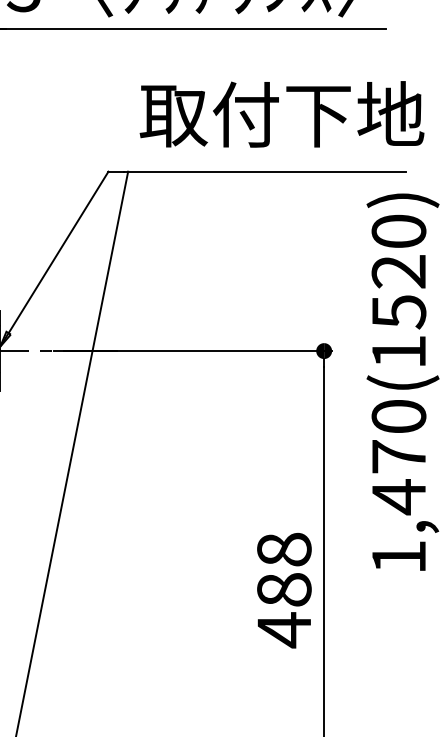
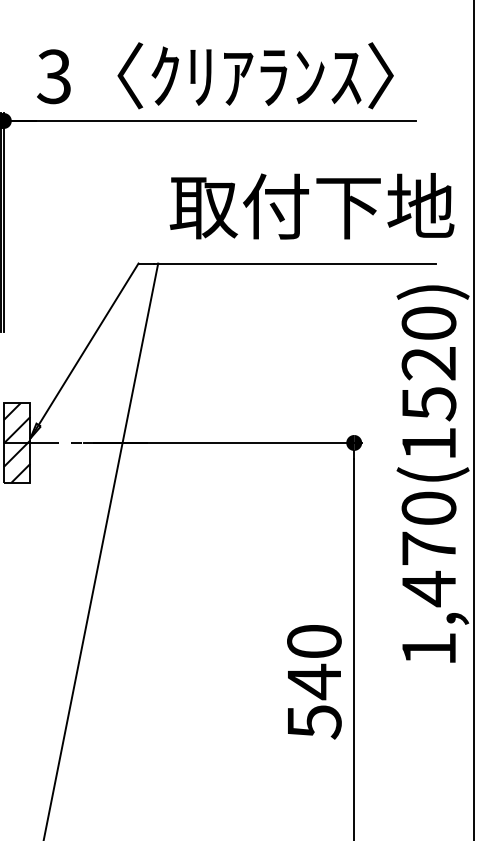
text: (284, 590) -> (314, 682), 488 -> 540

